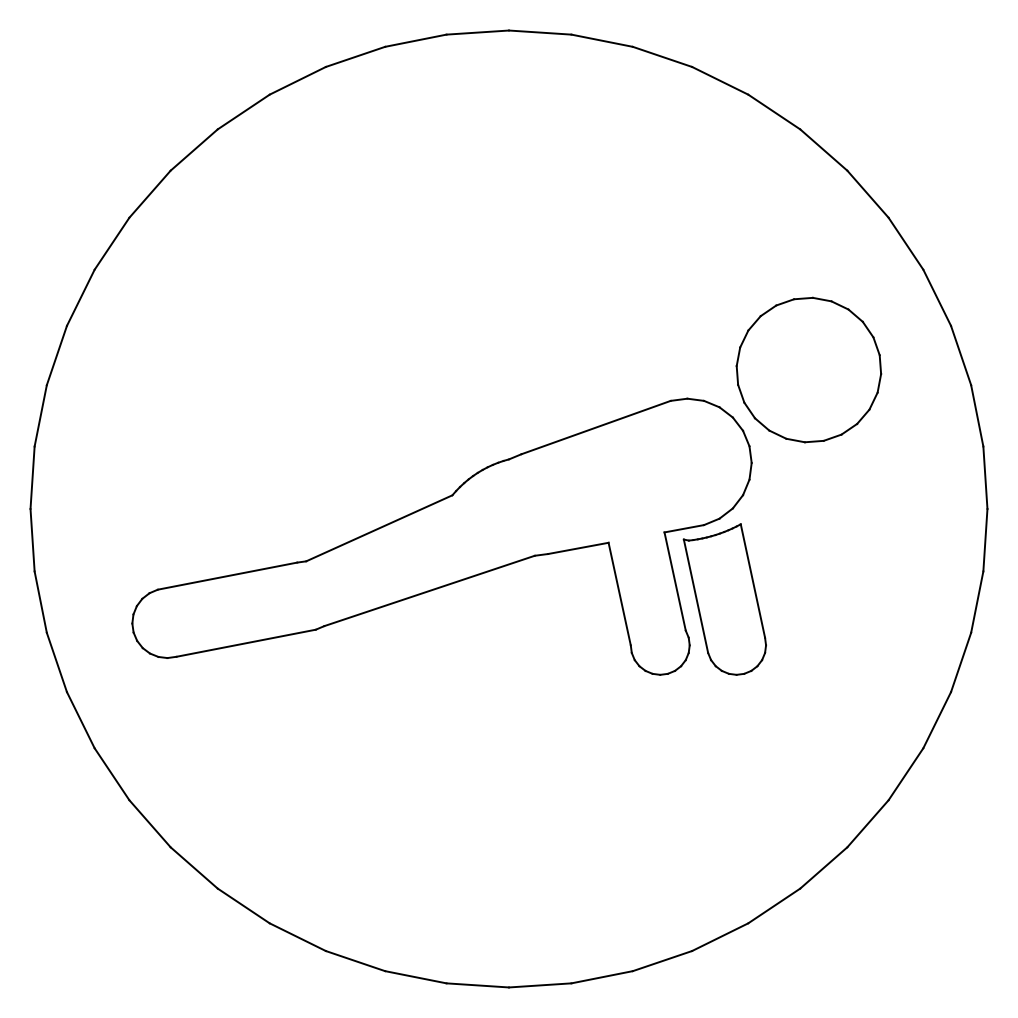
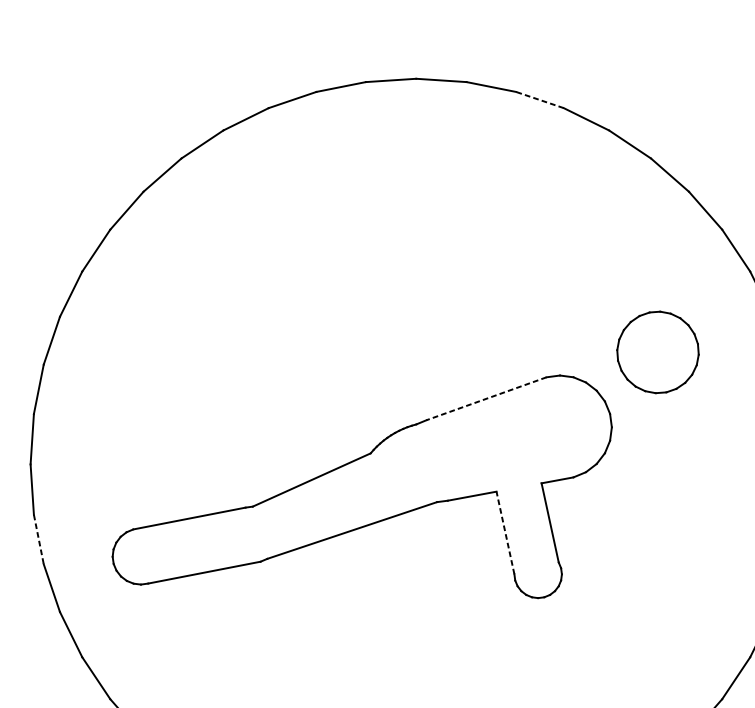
line: (661, 56) -> (539, 99), solid -> dashed
part: (808, 369) -> (657, 352), size x0.7
line: (595, 427) -> (485, 398), solid -> dashed
line: (619, 593) -> (505, 532), solid -> dashed
part: (724, 599) -> (589, 537), removed
line: (40, 602) -> (38, 539), solid -> dashed

